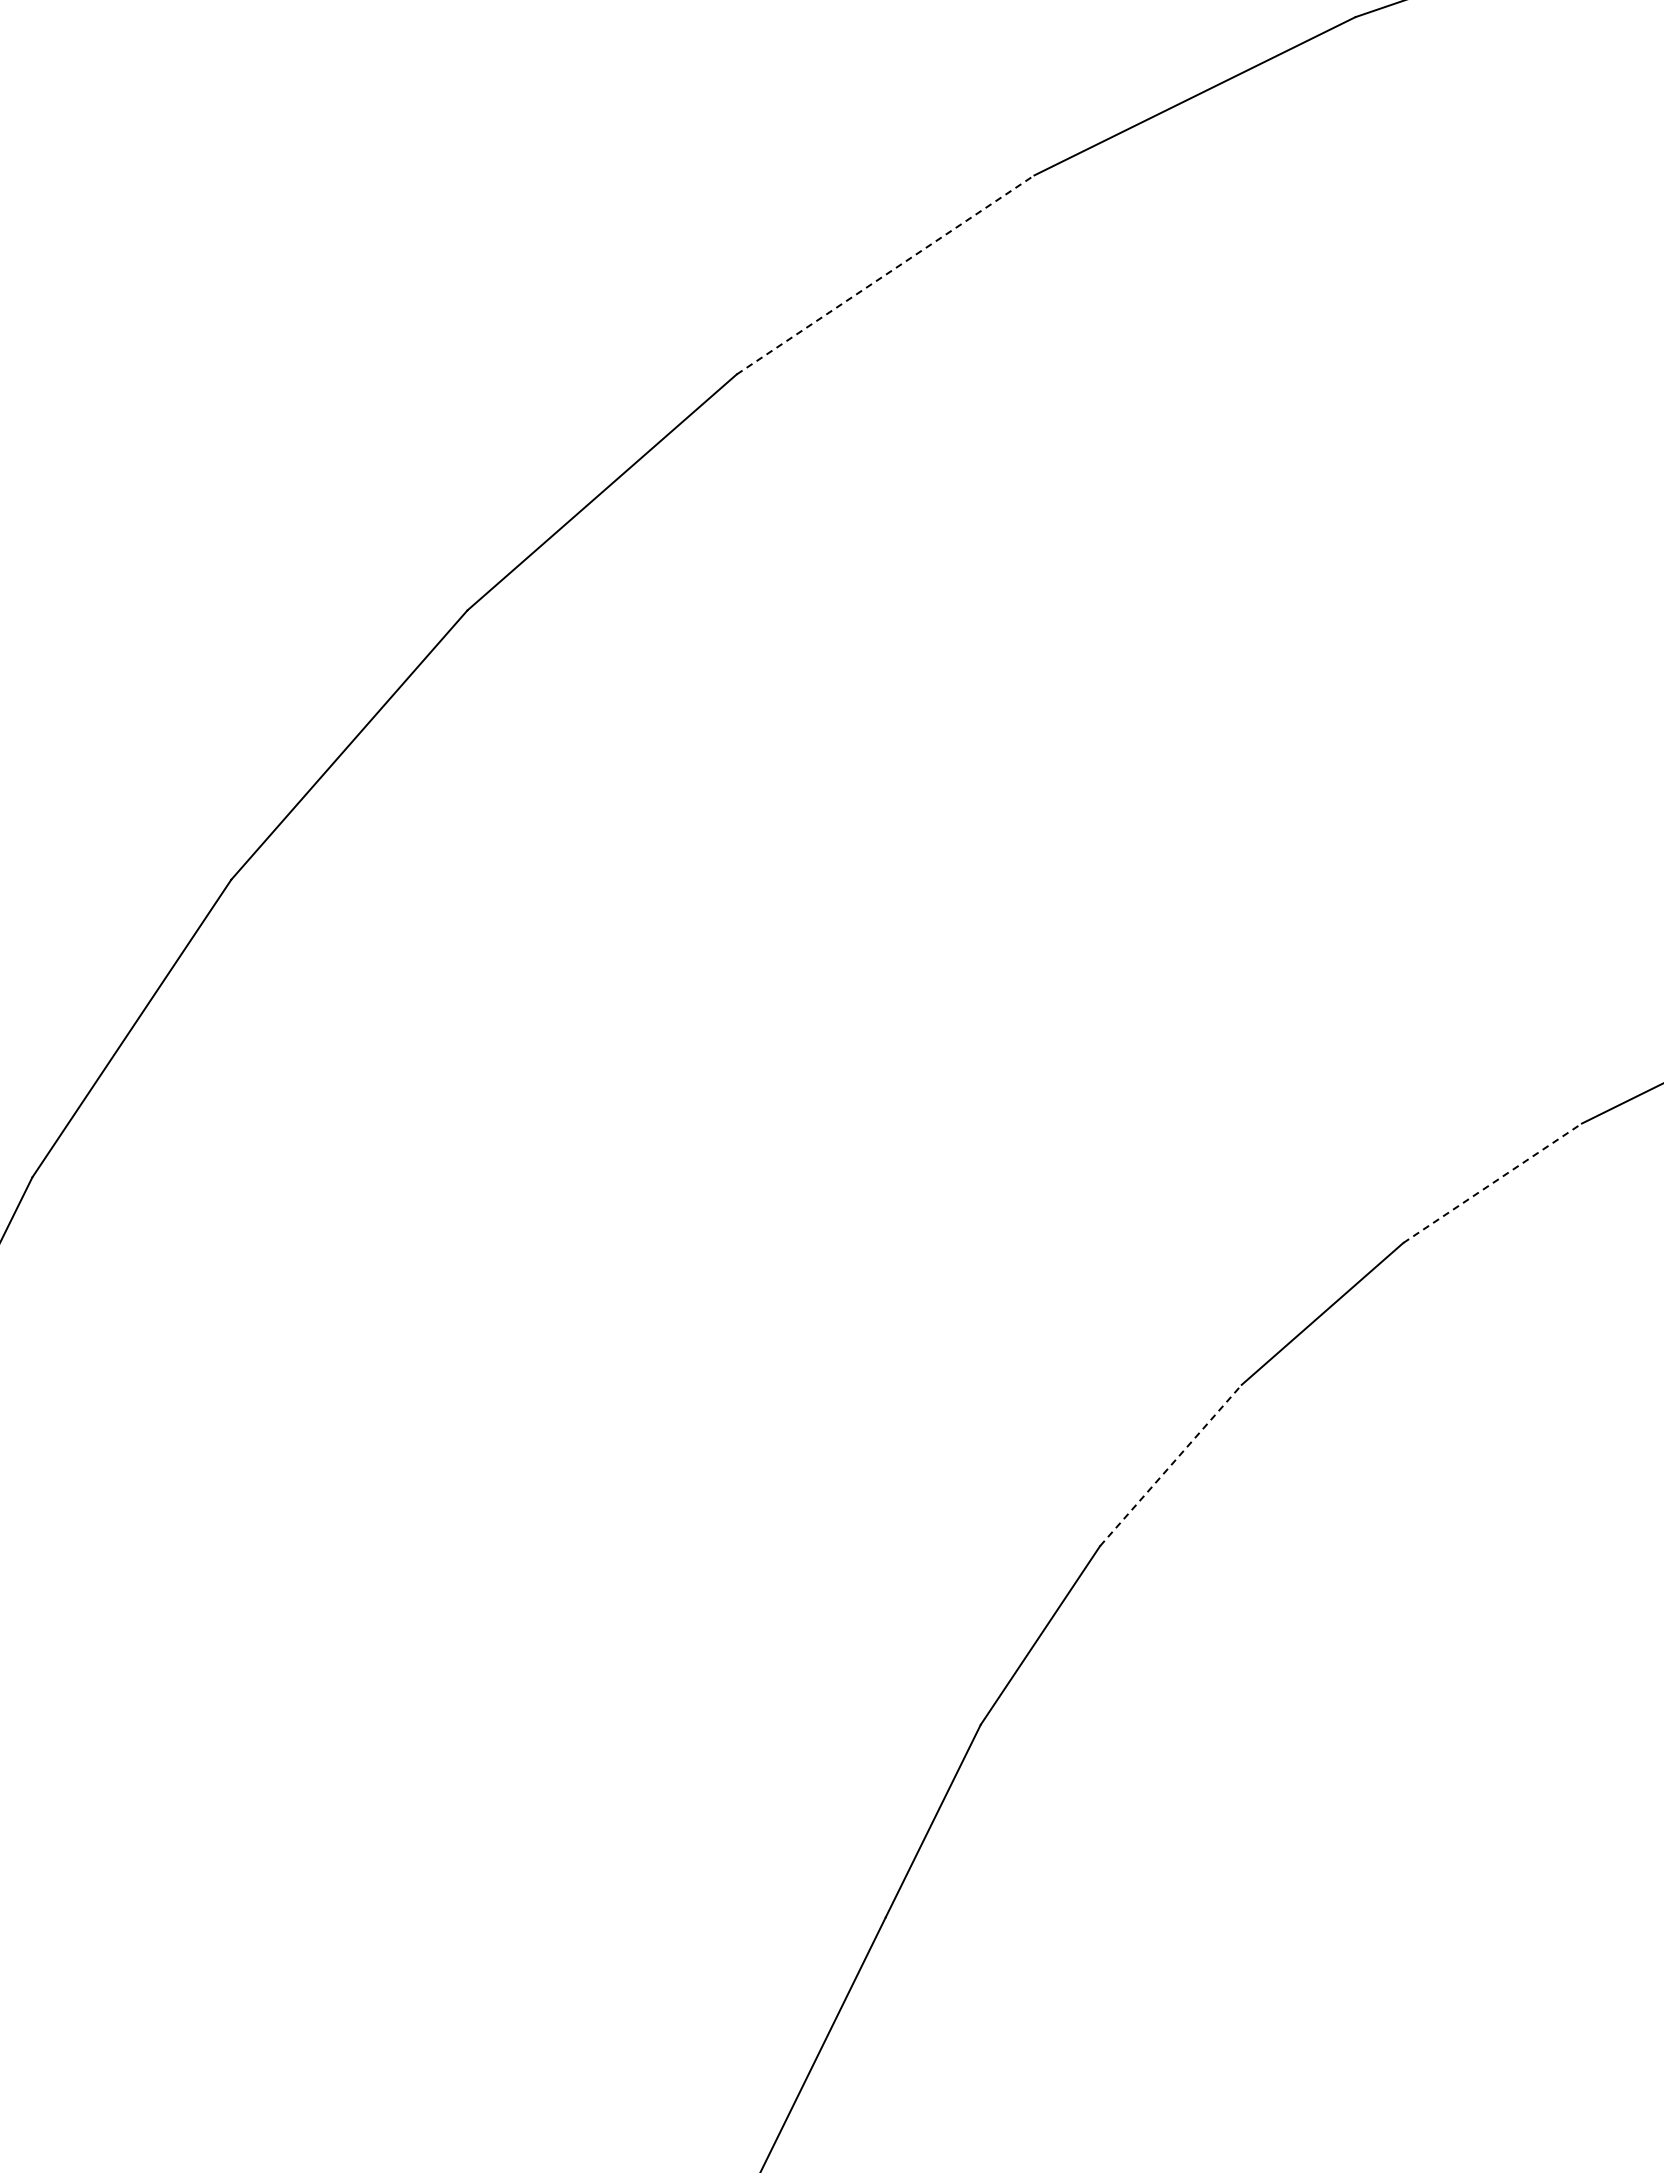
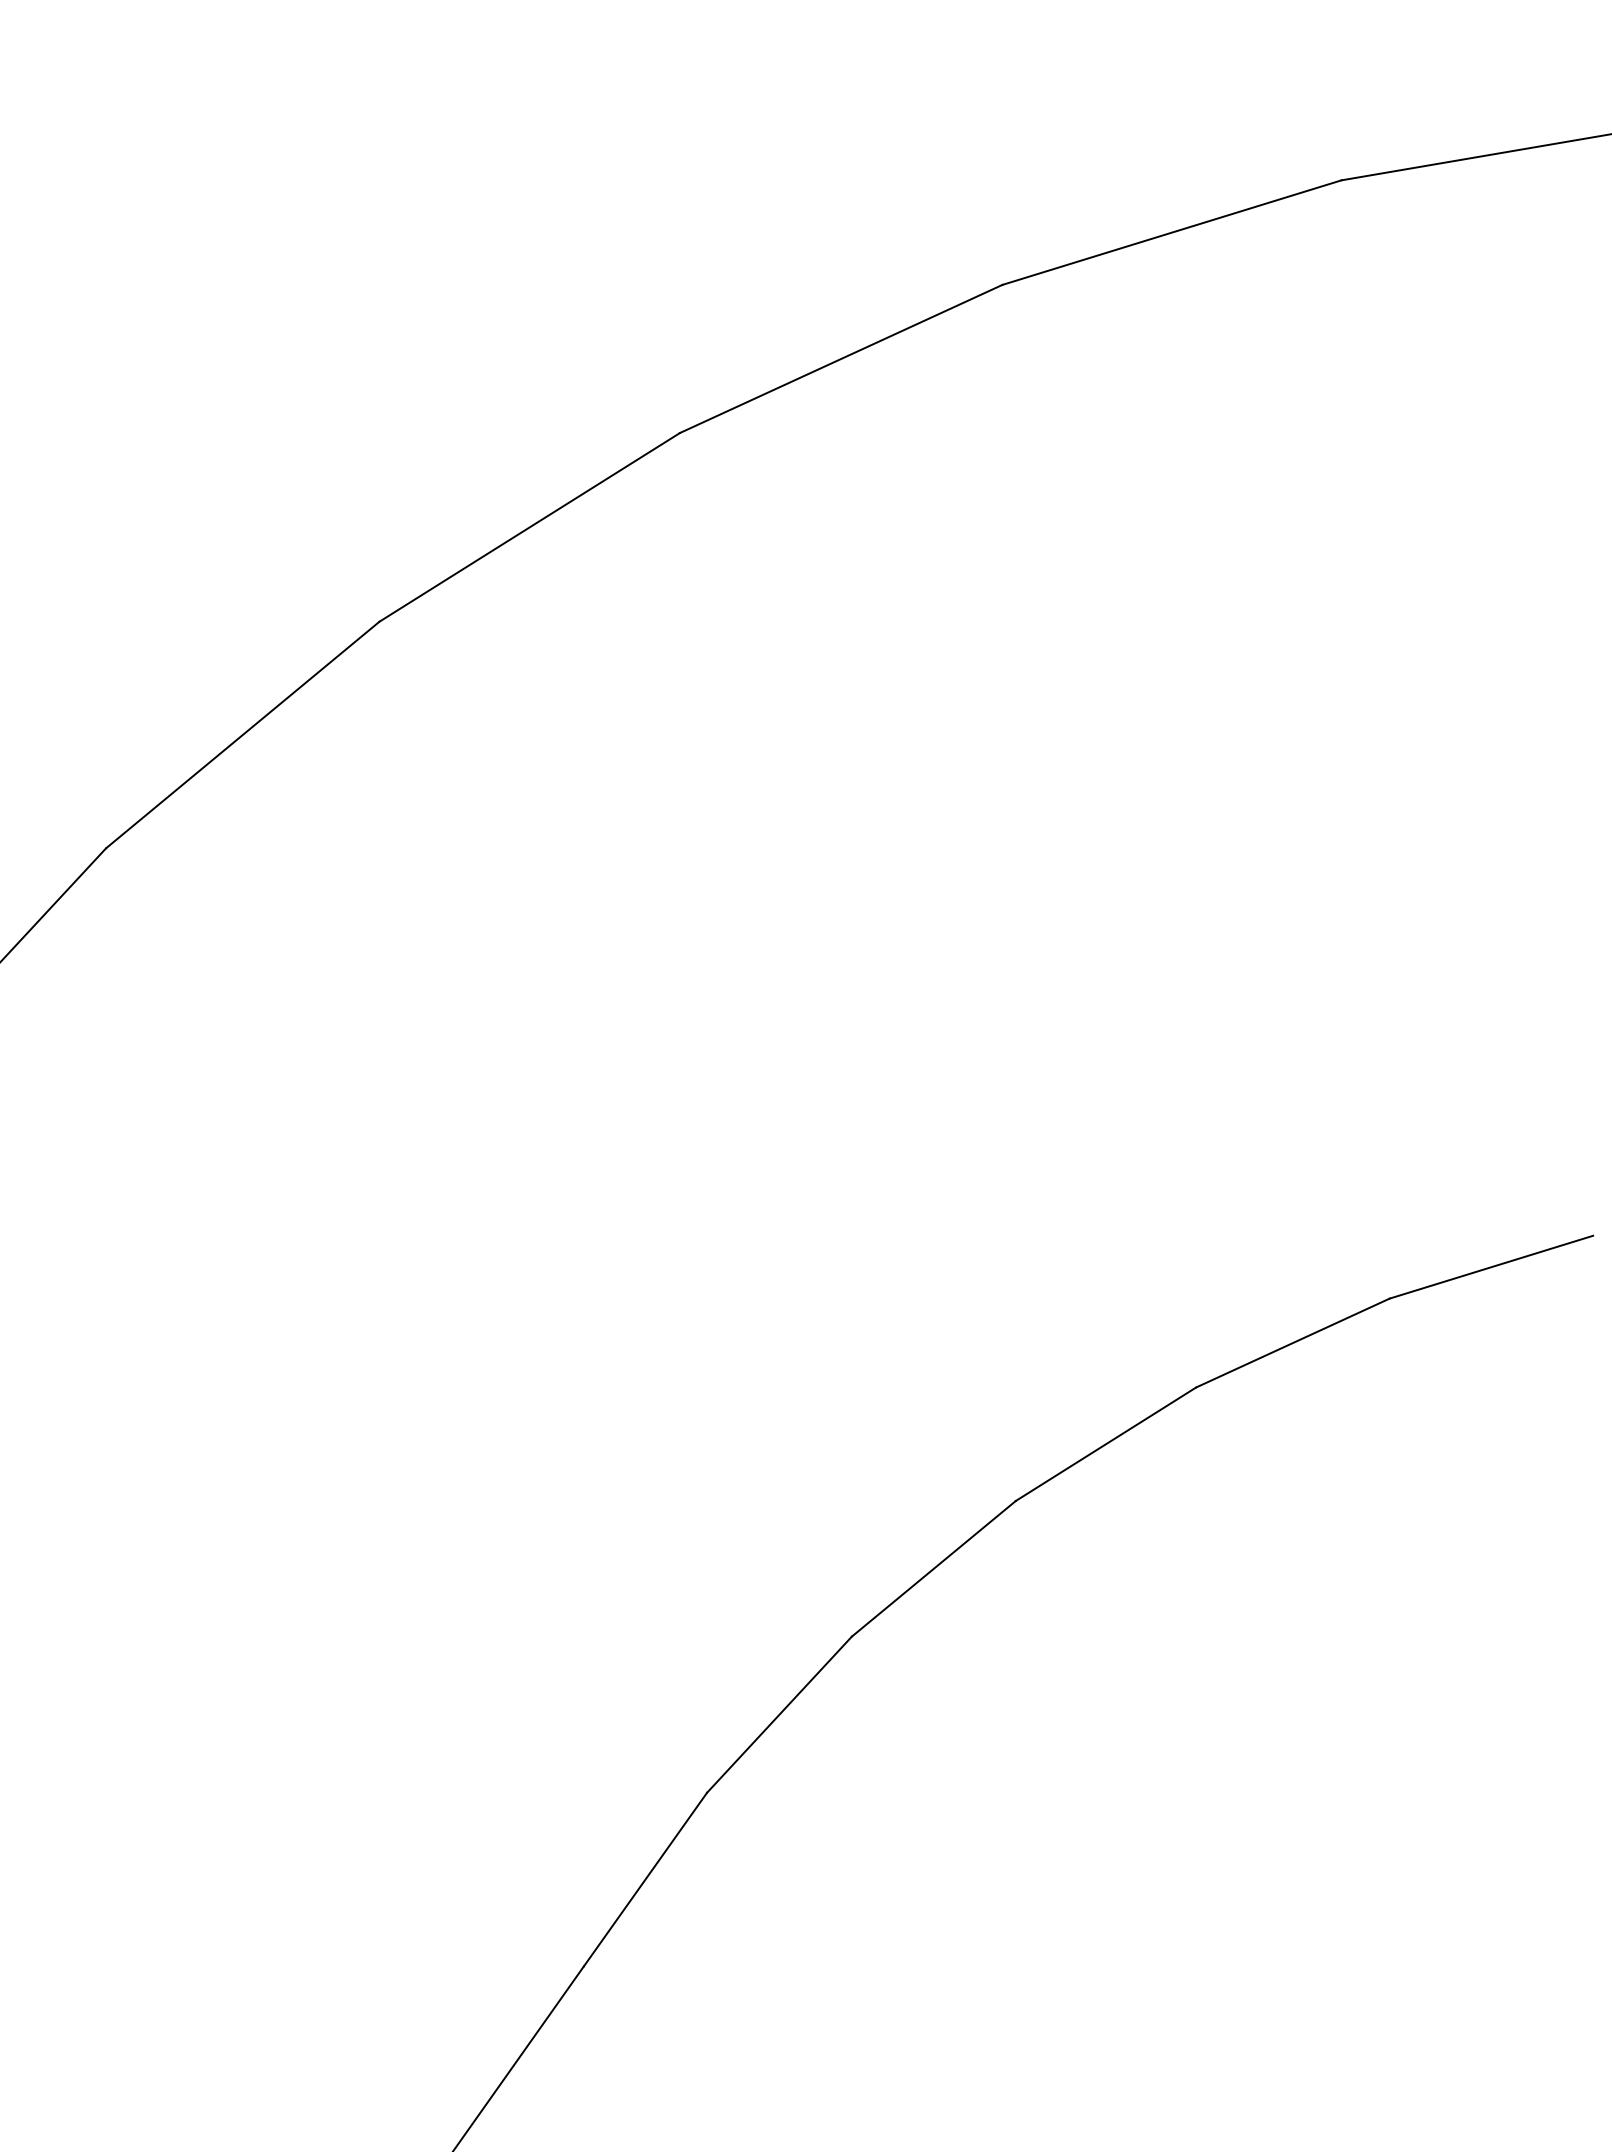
line: (885, 274) -> (841, 358), dashed -> solid
line: (1493, 1183) -> (1293, 1343), dashed -> solid
line: (1171, 1465) -> (934, 1568), dashed -> solid

